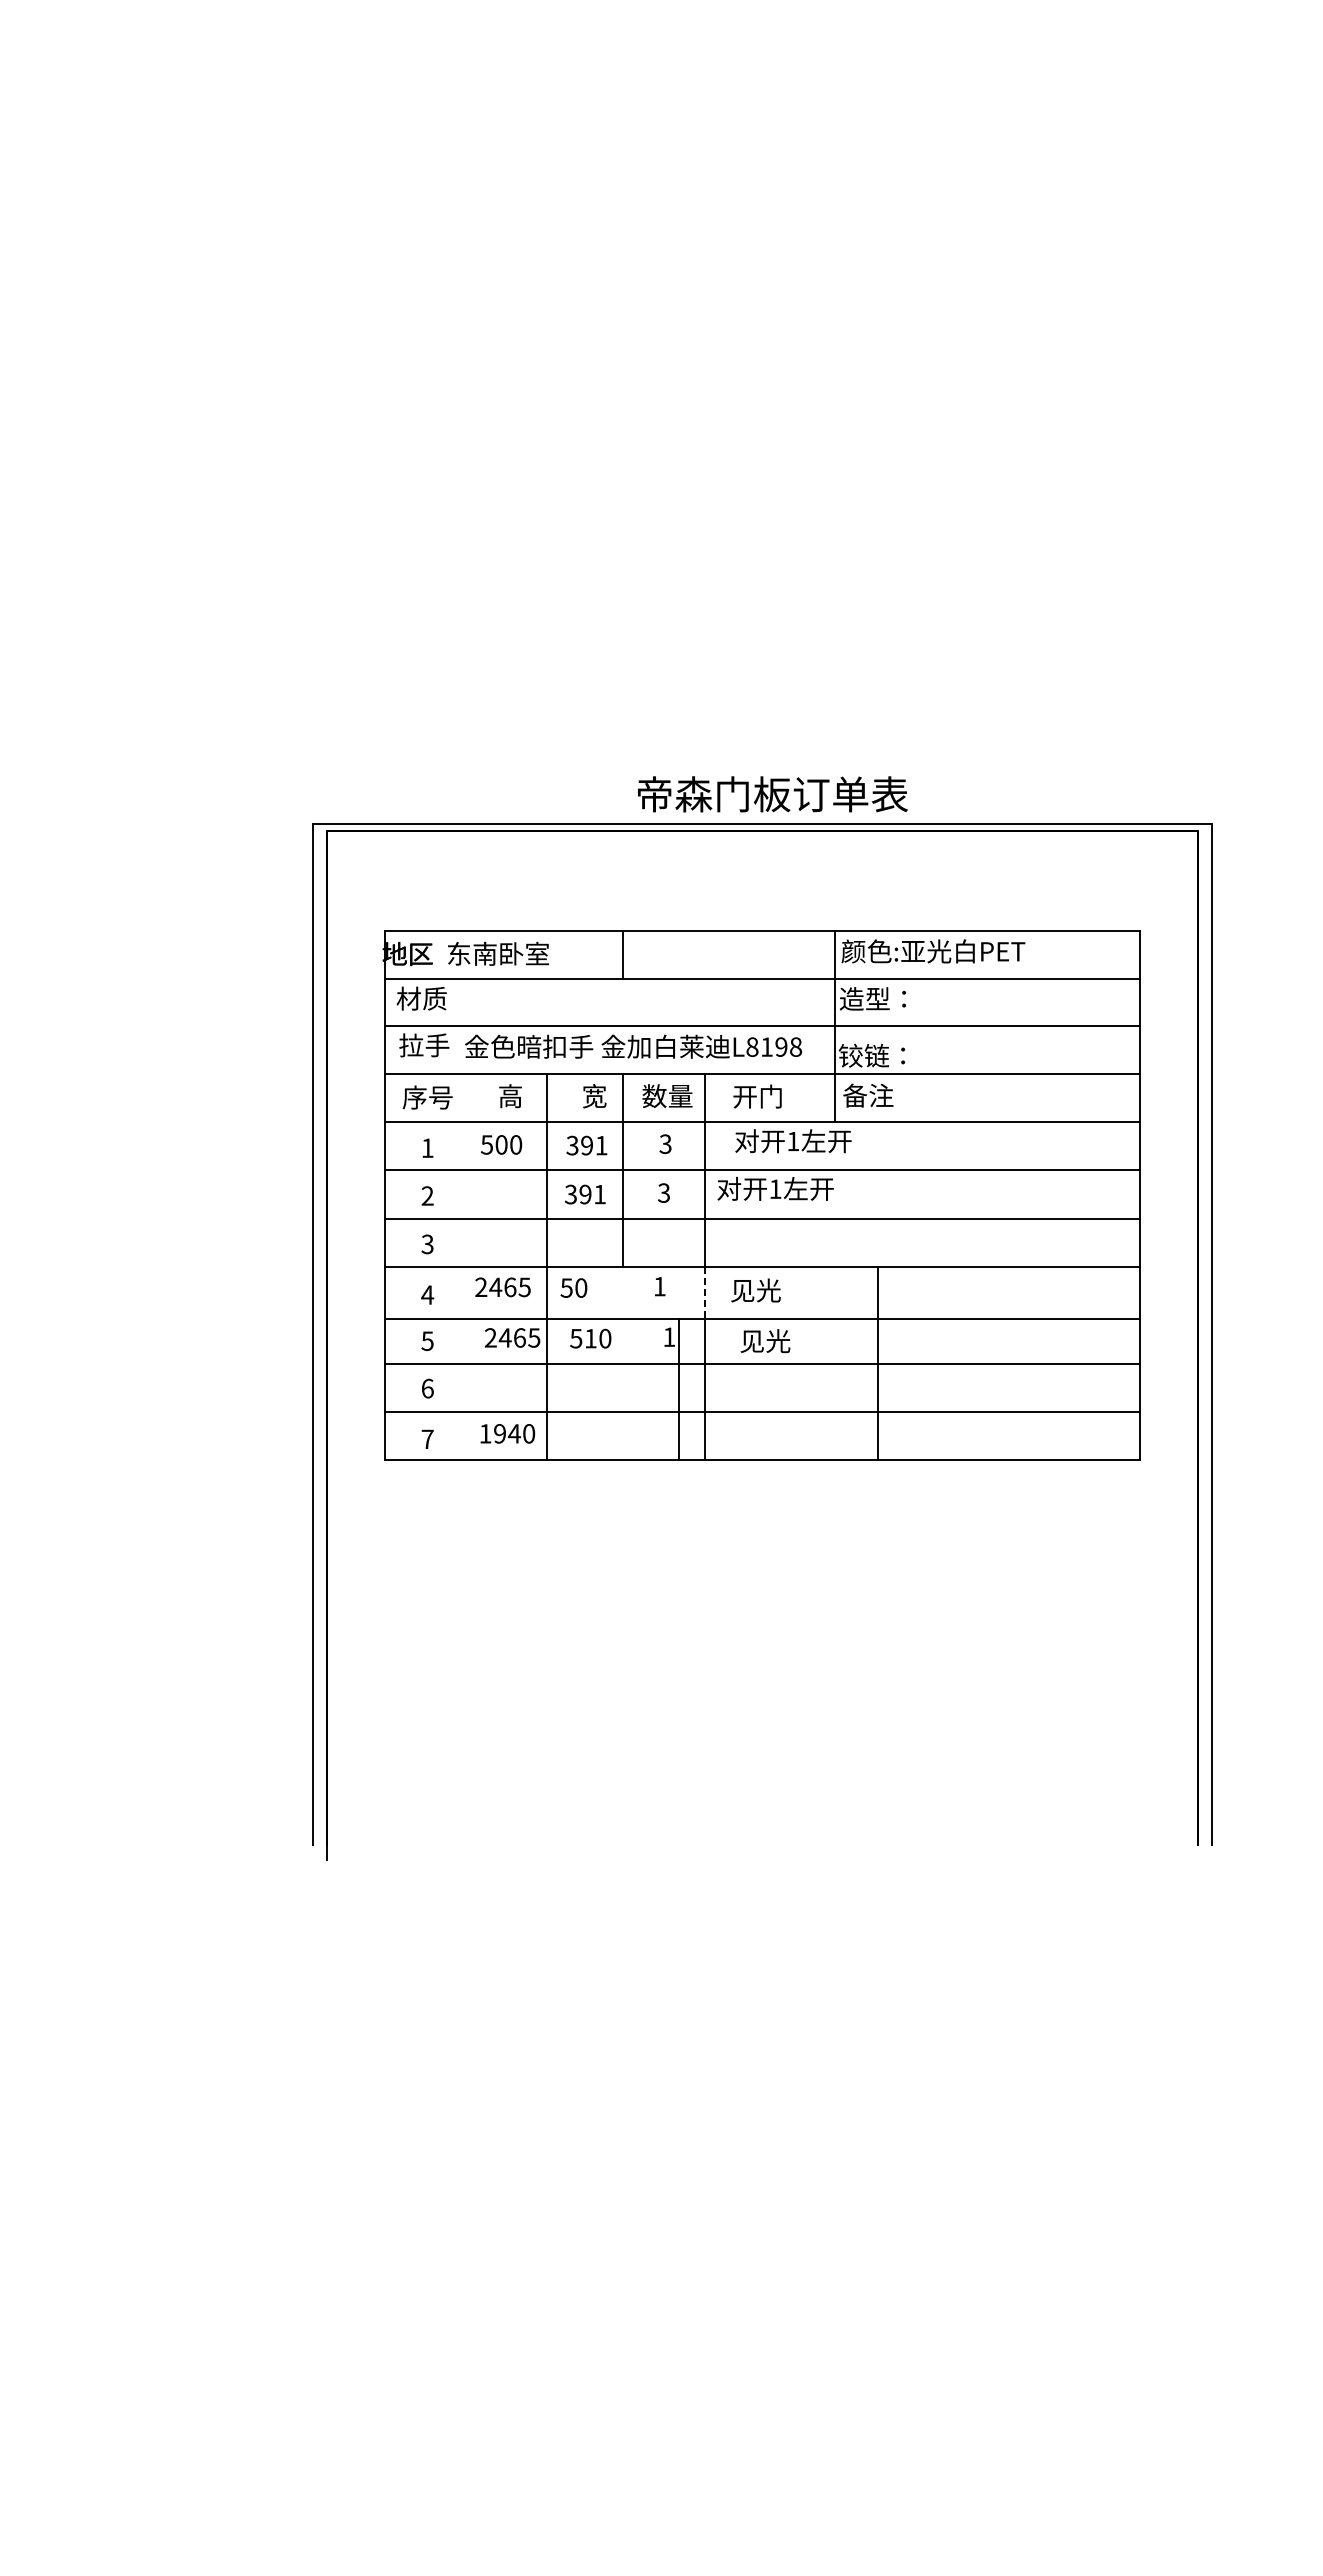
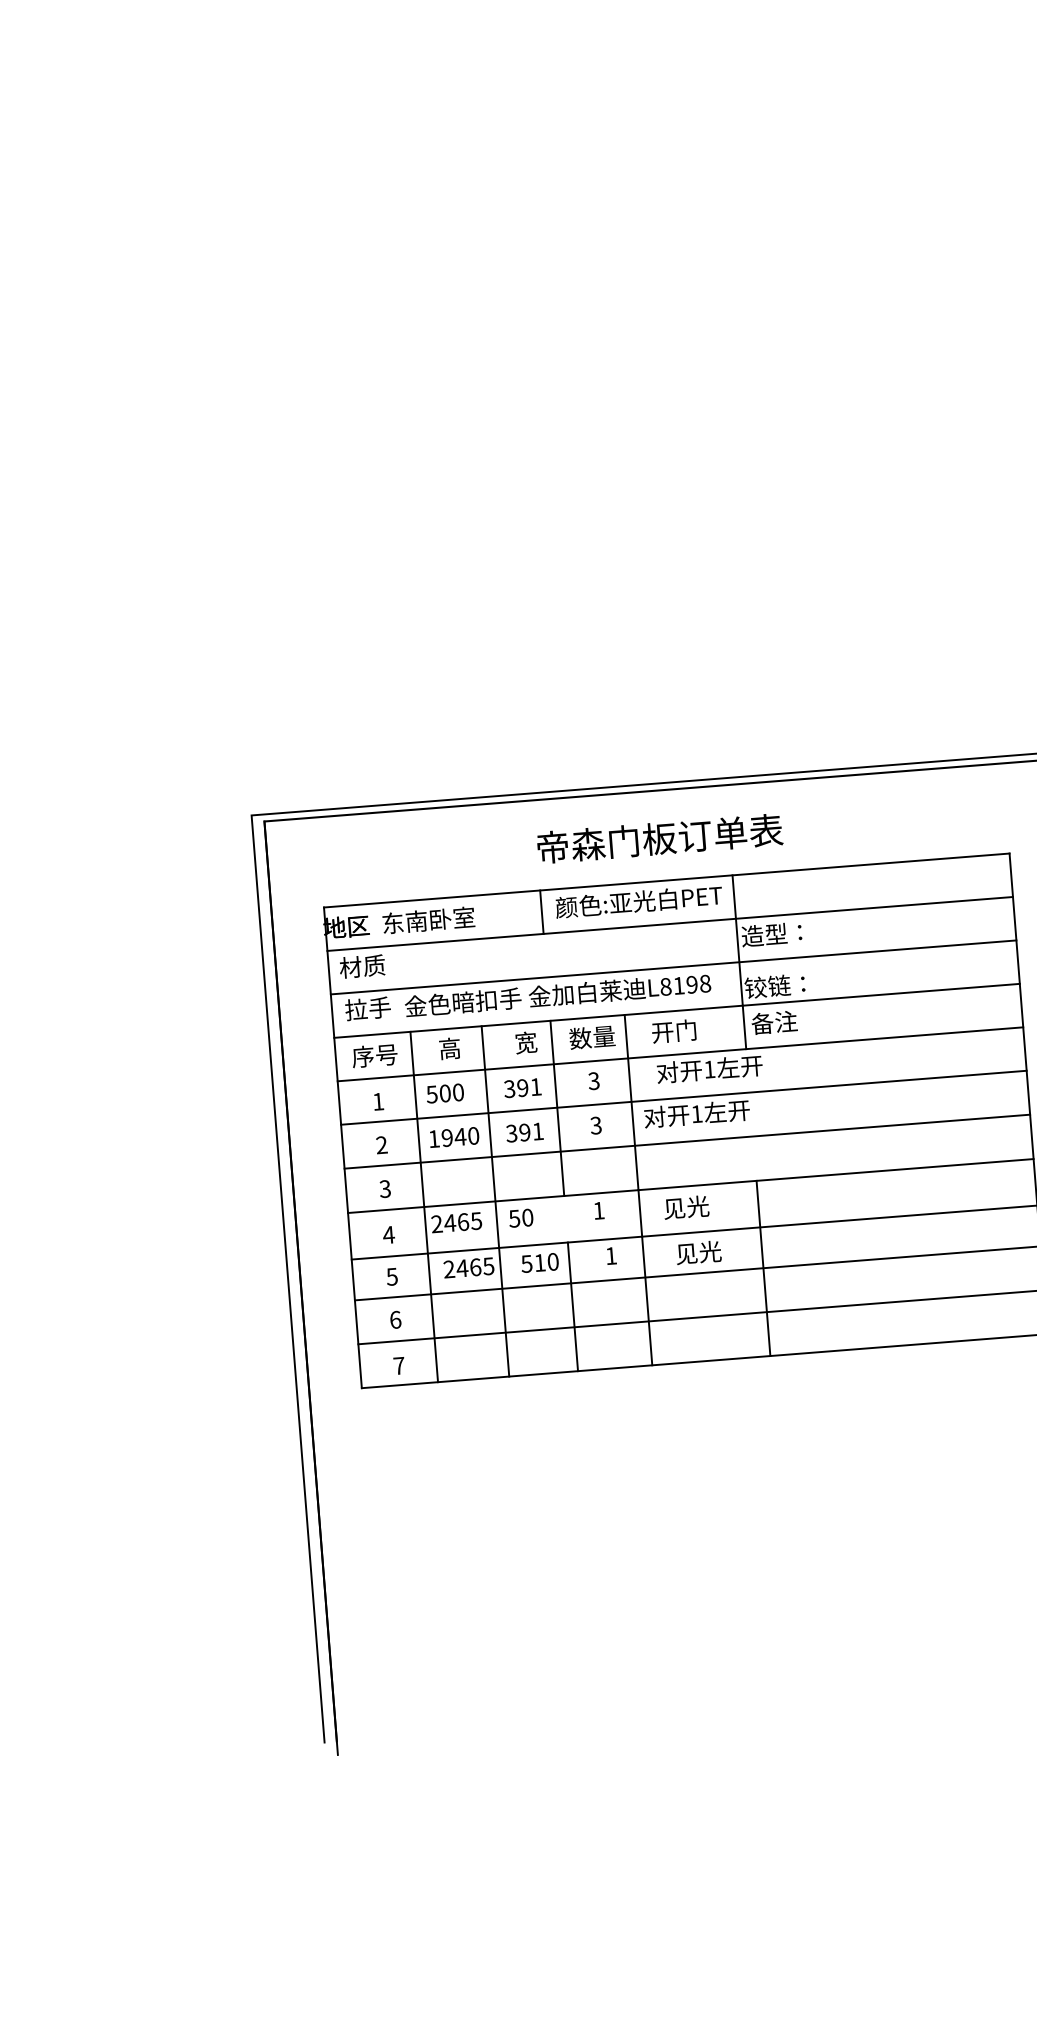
text: (772, 794) -> (659, 838), moved
text: (933, 951) -> (639, 901), moved
line: (468, 1267) -> (423, 1207), added
line: (704, 1293) -> (639, 1213), dashed -> solid
line: (878, 1363) -> (763, 1268), moved
line: (679, 1389) -> (573, 1306), moved
text: (507, 1433) -> (454, 1137), moved

